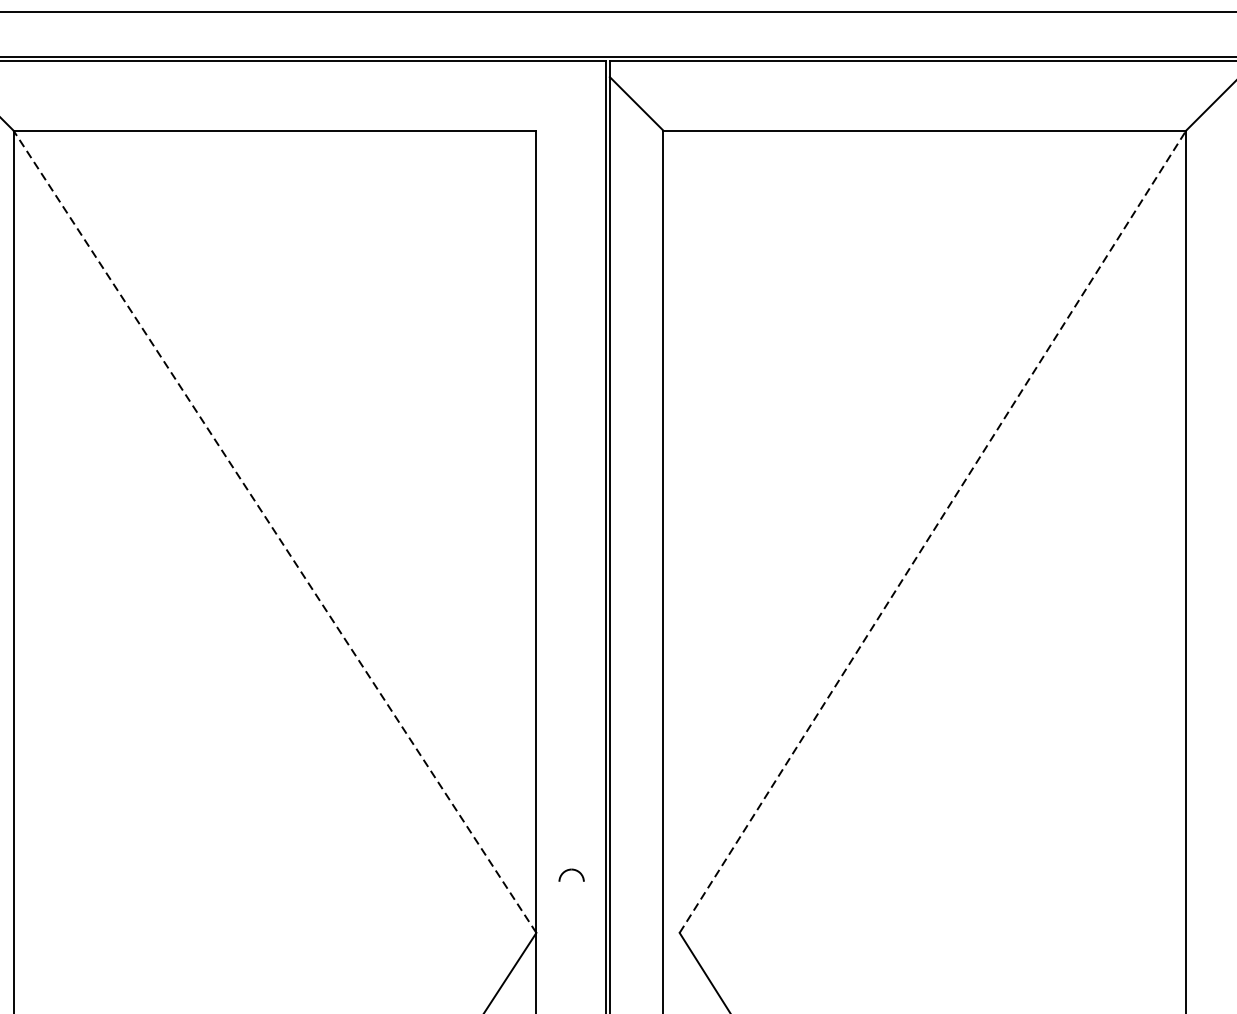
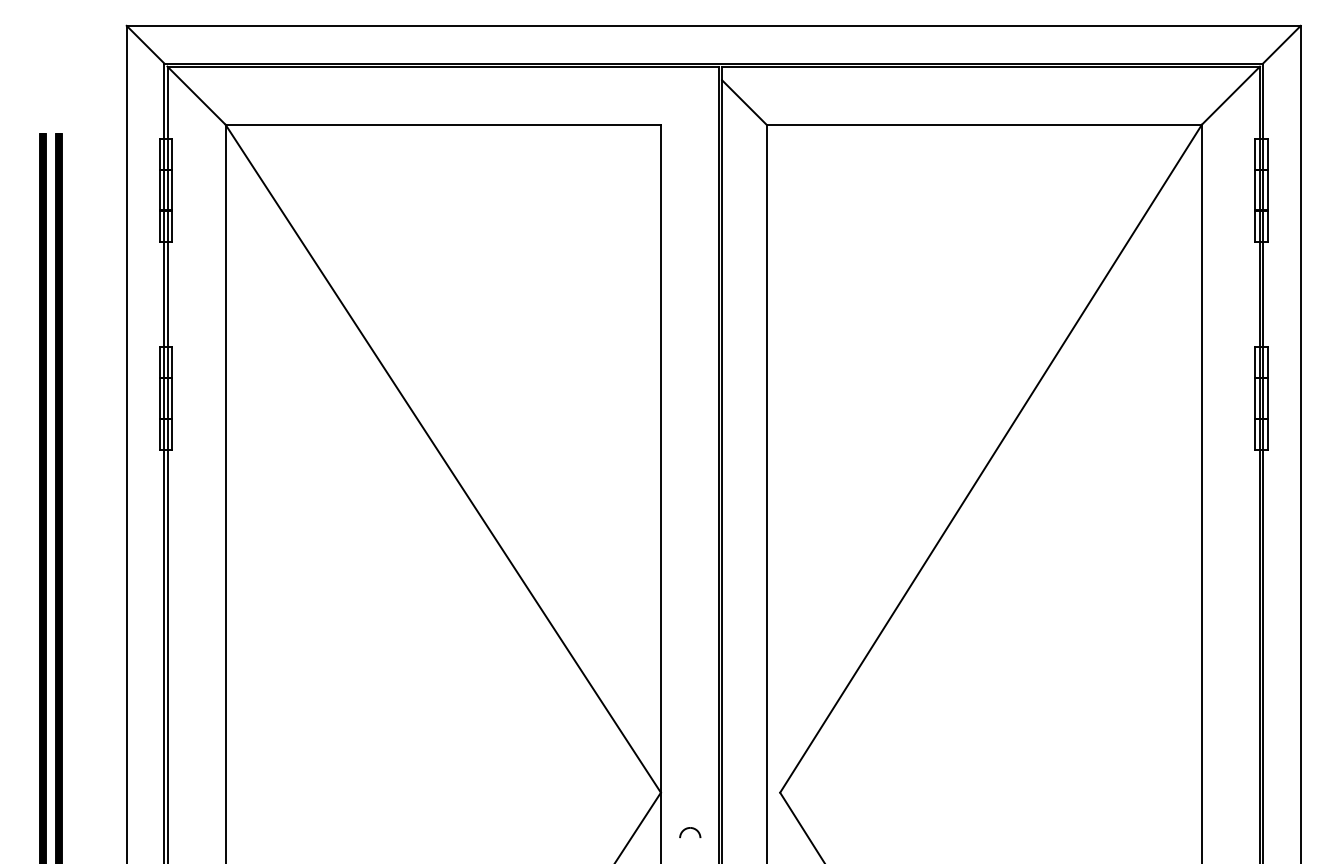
line: (275, 531) -> (443, 458), dashed -> solid
line: (933, 531) -> (991, 458), dashed -> solid
part: (571, 875) -> (690, 832), moved

